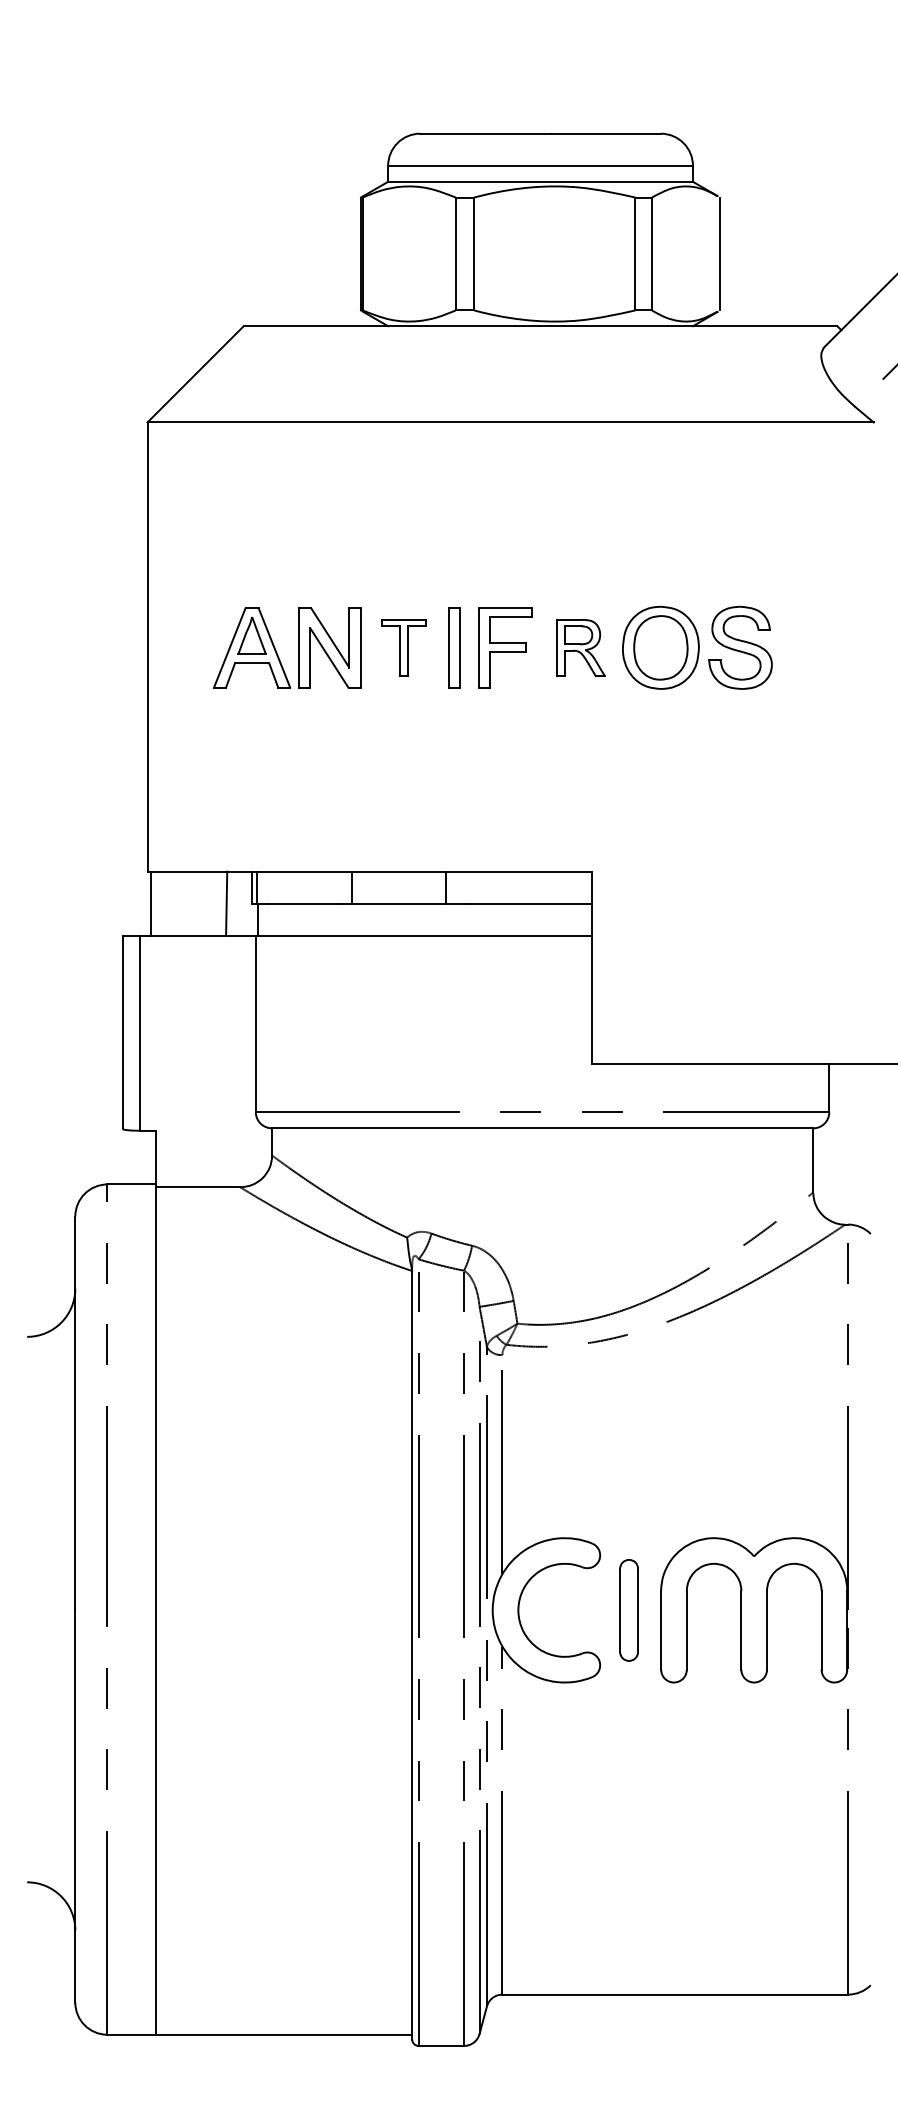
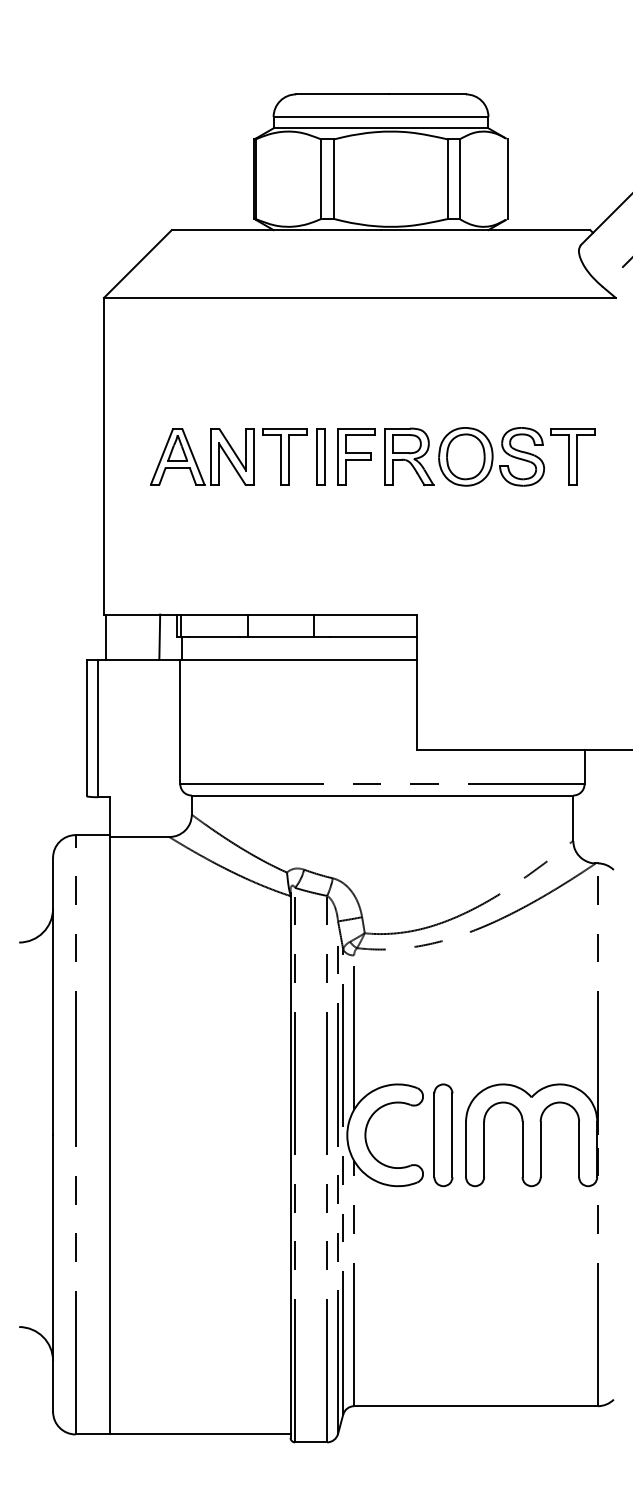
part: (403, 647) -> (284, 456), size x1.43
part: (580, 647) -> (409, 456), size x1.43
part: (812, 647) -> (572, 456), added
part: (629, 1610) -> (443, 1135), size x1.43

